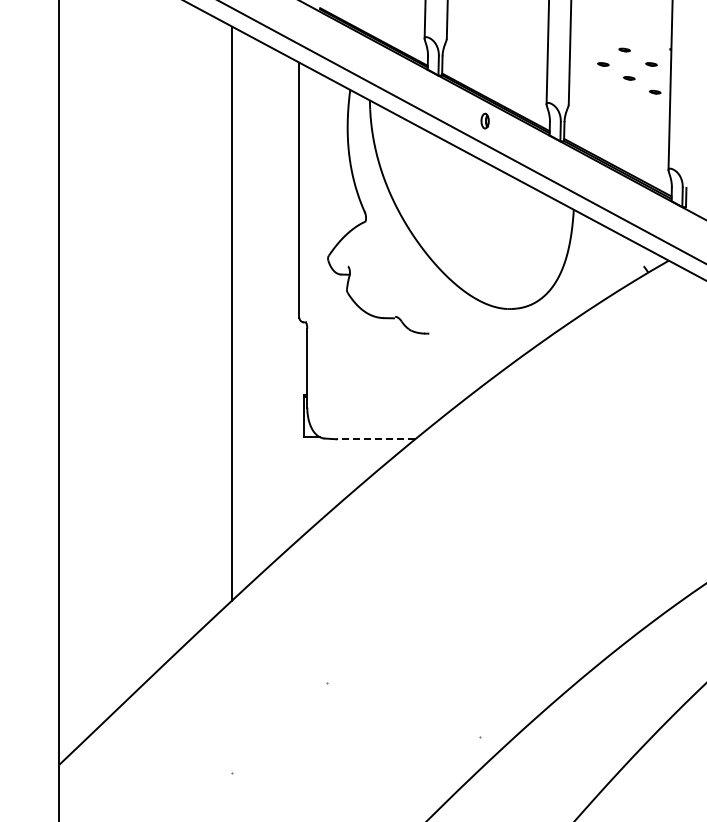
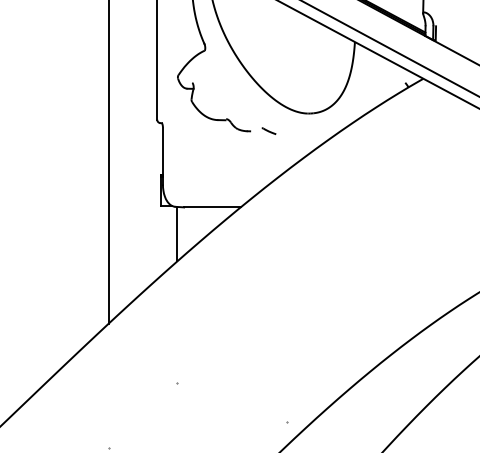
line: (454, 333) -> (268, 131), added
line: (375, 439) -> (212, 207), dashed -> solid
line: (327, 476) -> (177, 234), added

